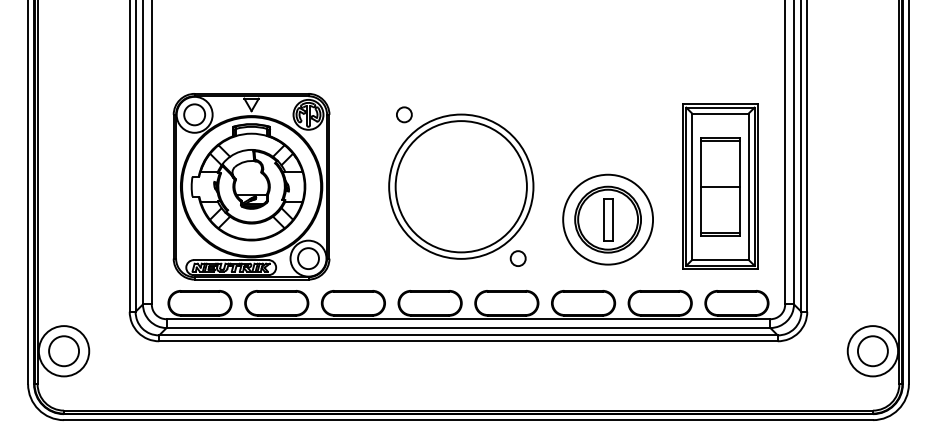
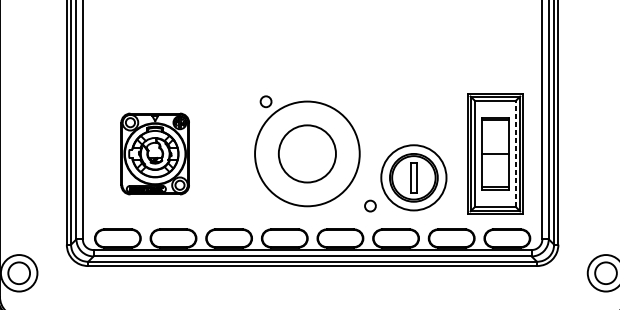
part: (251, 186) -> (155, 153), size x0.6
circle: (460, 186) -> (306, 153), size x0.6
line: (748, 186) -> (515, 153), solid -> dashed
circle: (517, 258) -> (369, 206), moved

